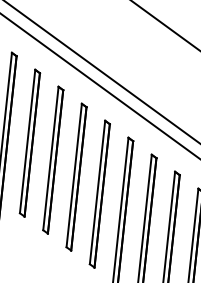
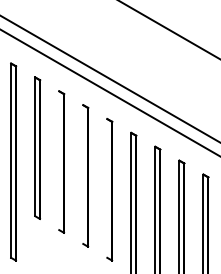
line: (51, 158) -> (59, 160), removed
line: (74, 175) -> (83, 174), removed
line: (97, 192) -> (107, 188), removed

